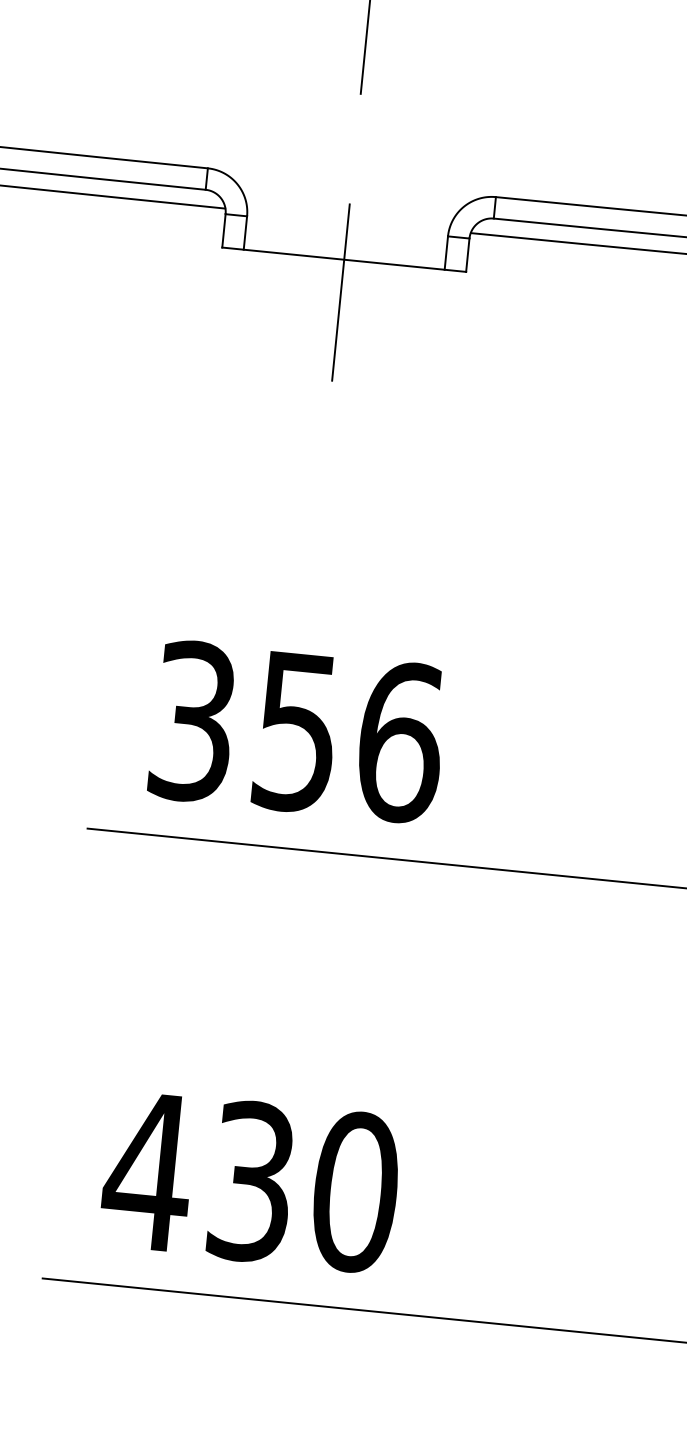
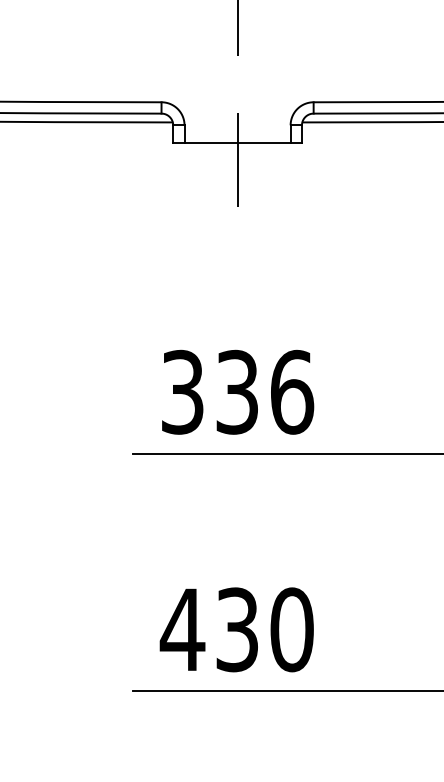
text: (297, 730) -> (237, 391), 356 -> 336

